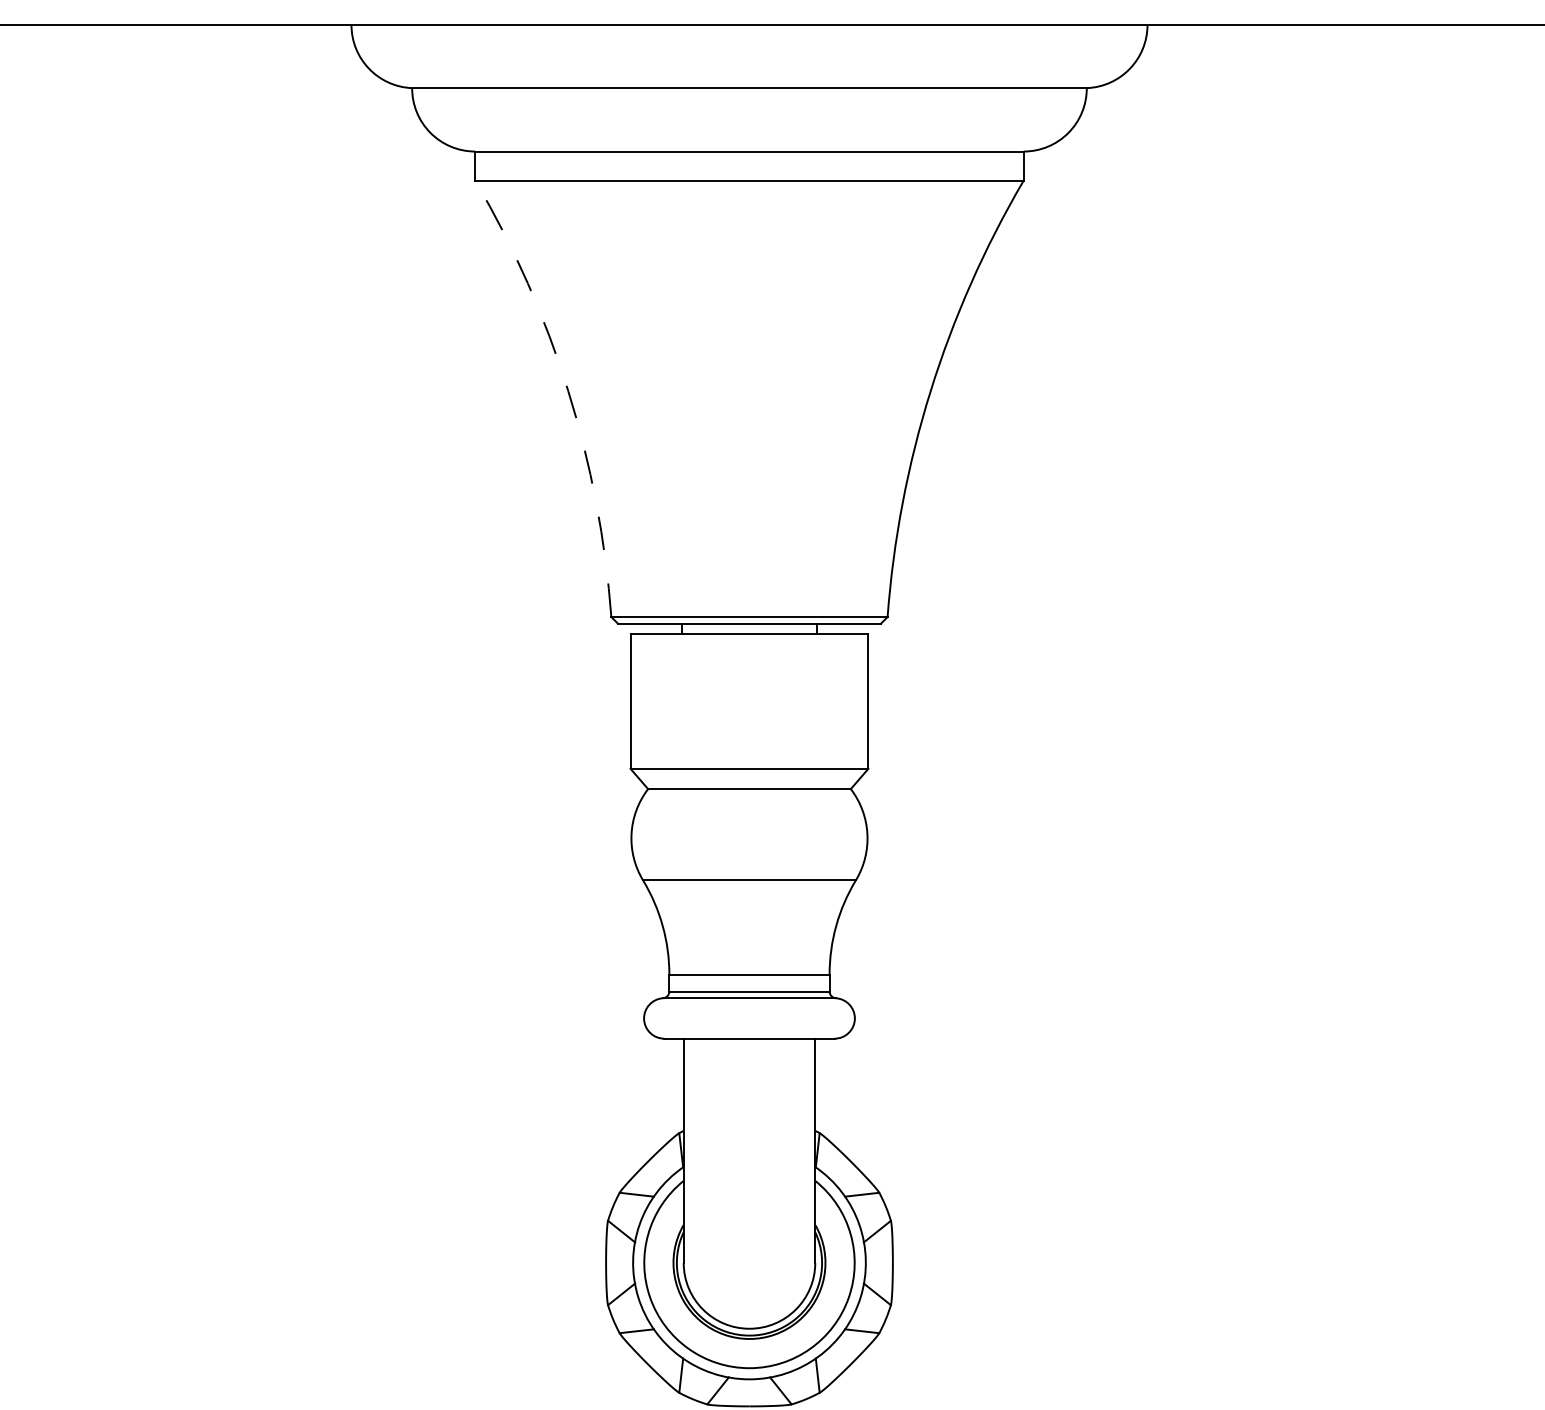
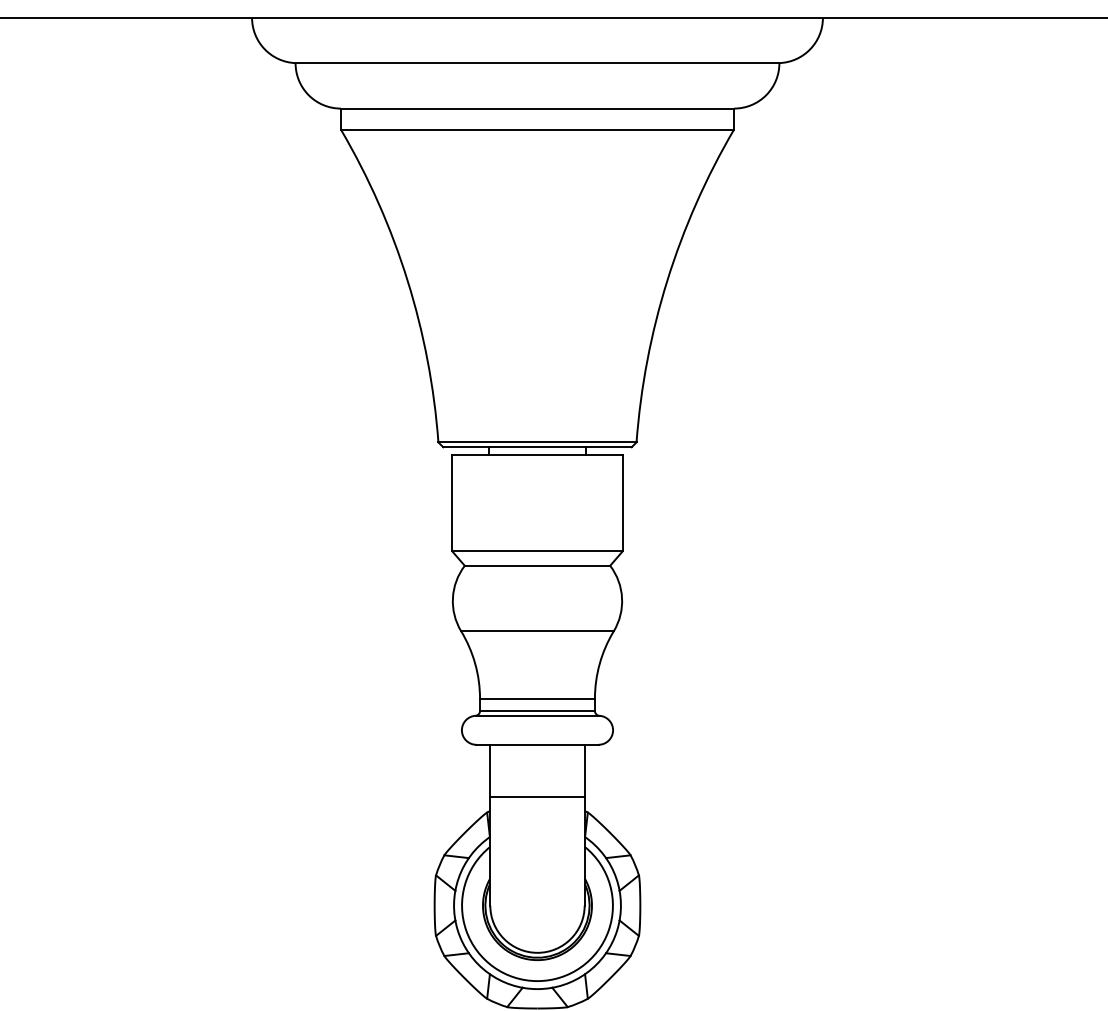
arc: (568, 391) -> (407, 280), dashed -> solid
line: (749, 1110) -> (537, 796), added

